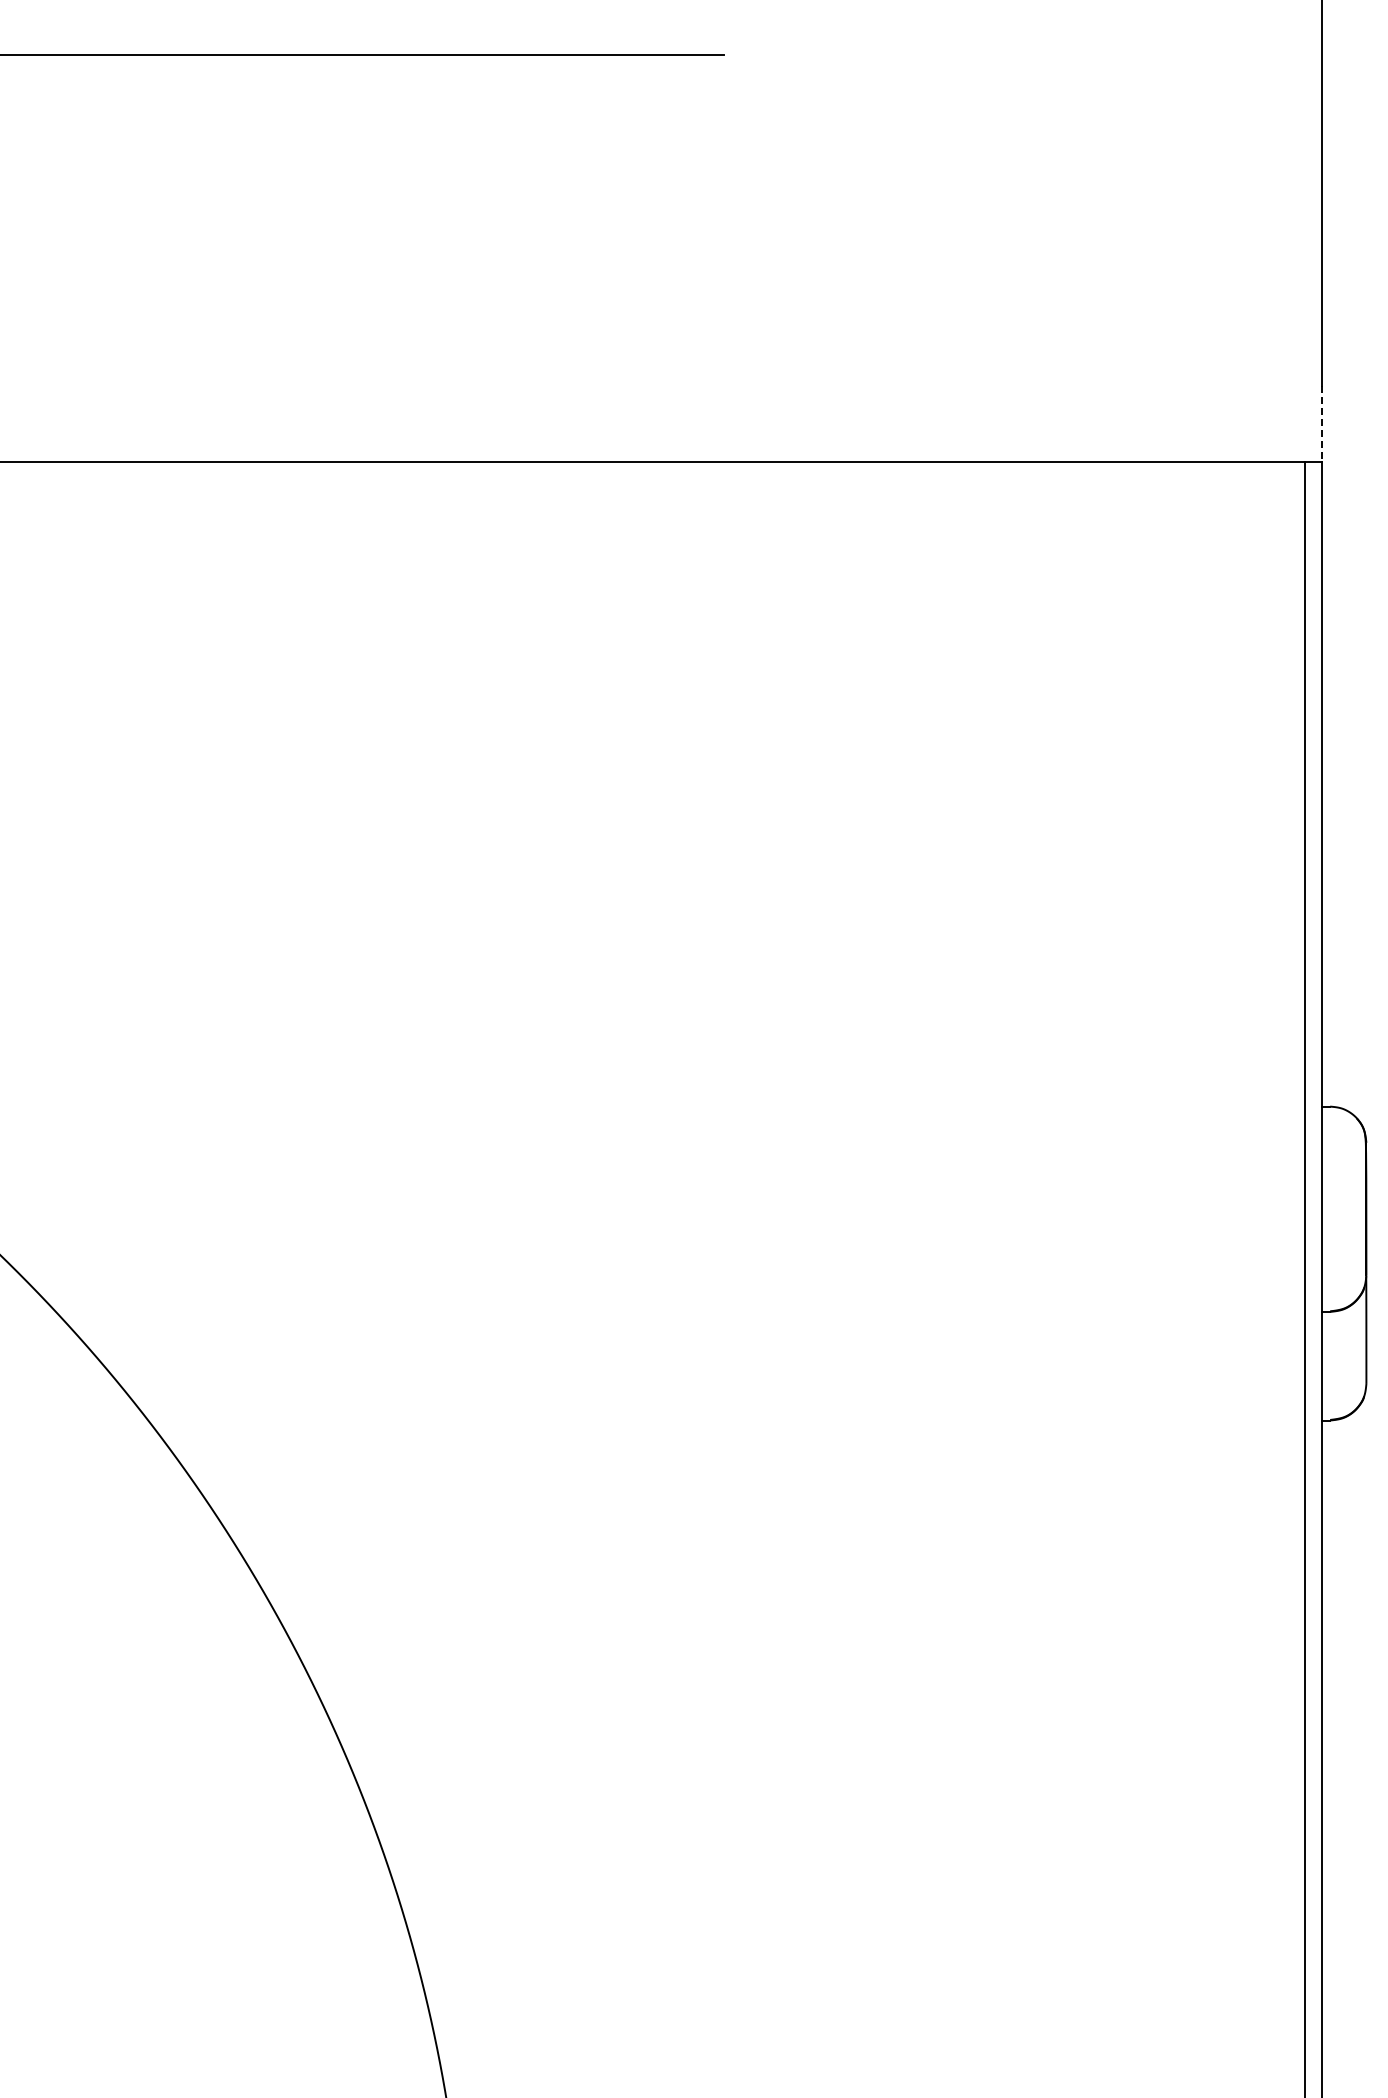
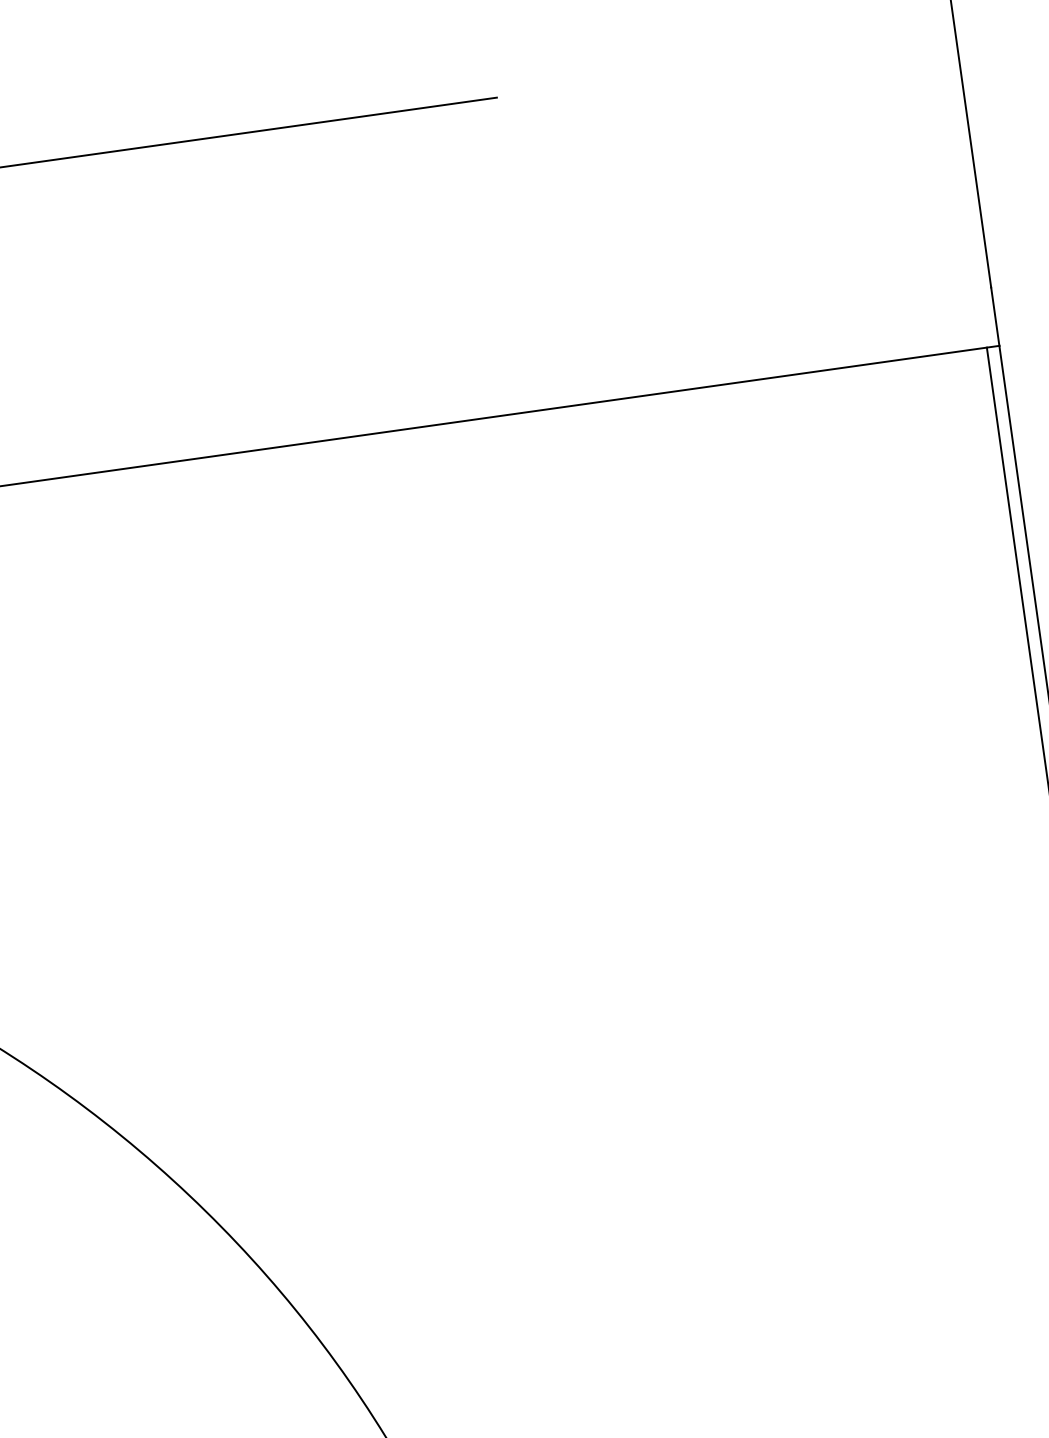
line: (1321, 424) -> (995, 316), dashed -> solid

